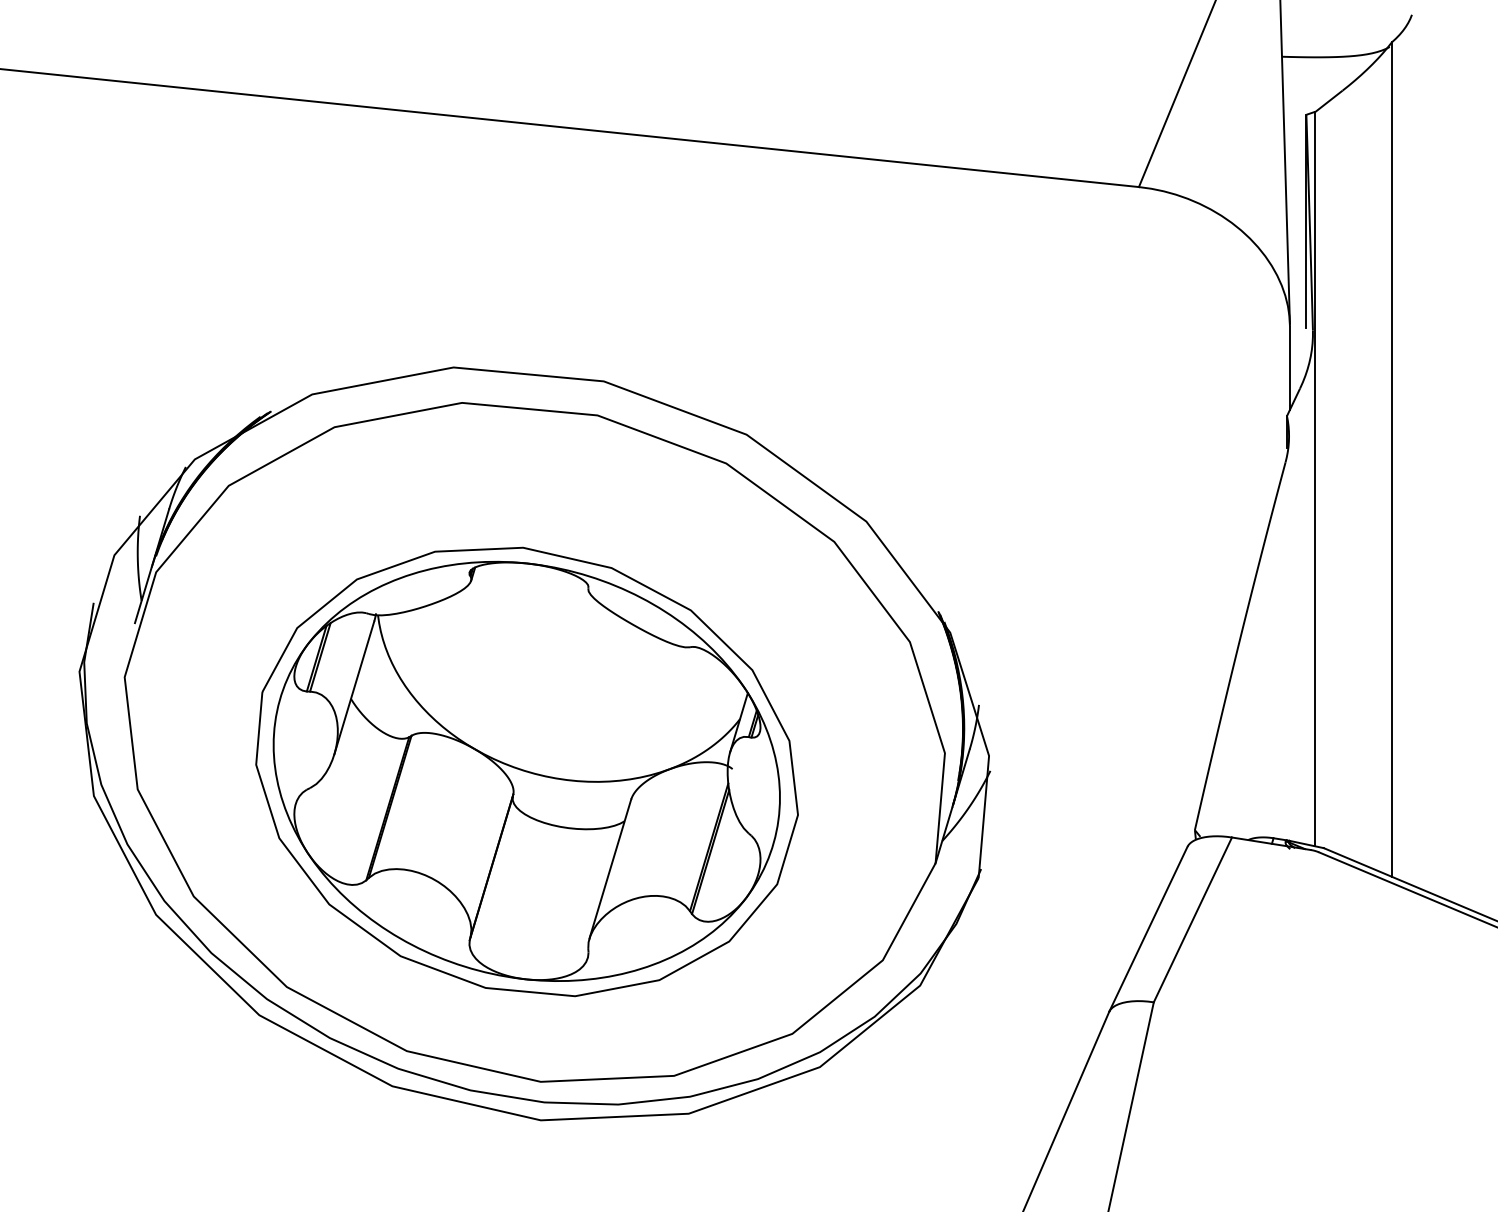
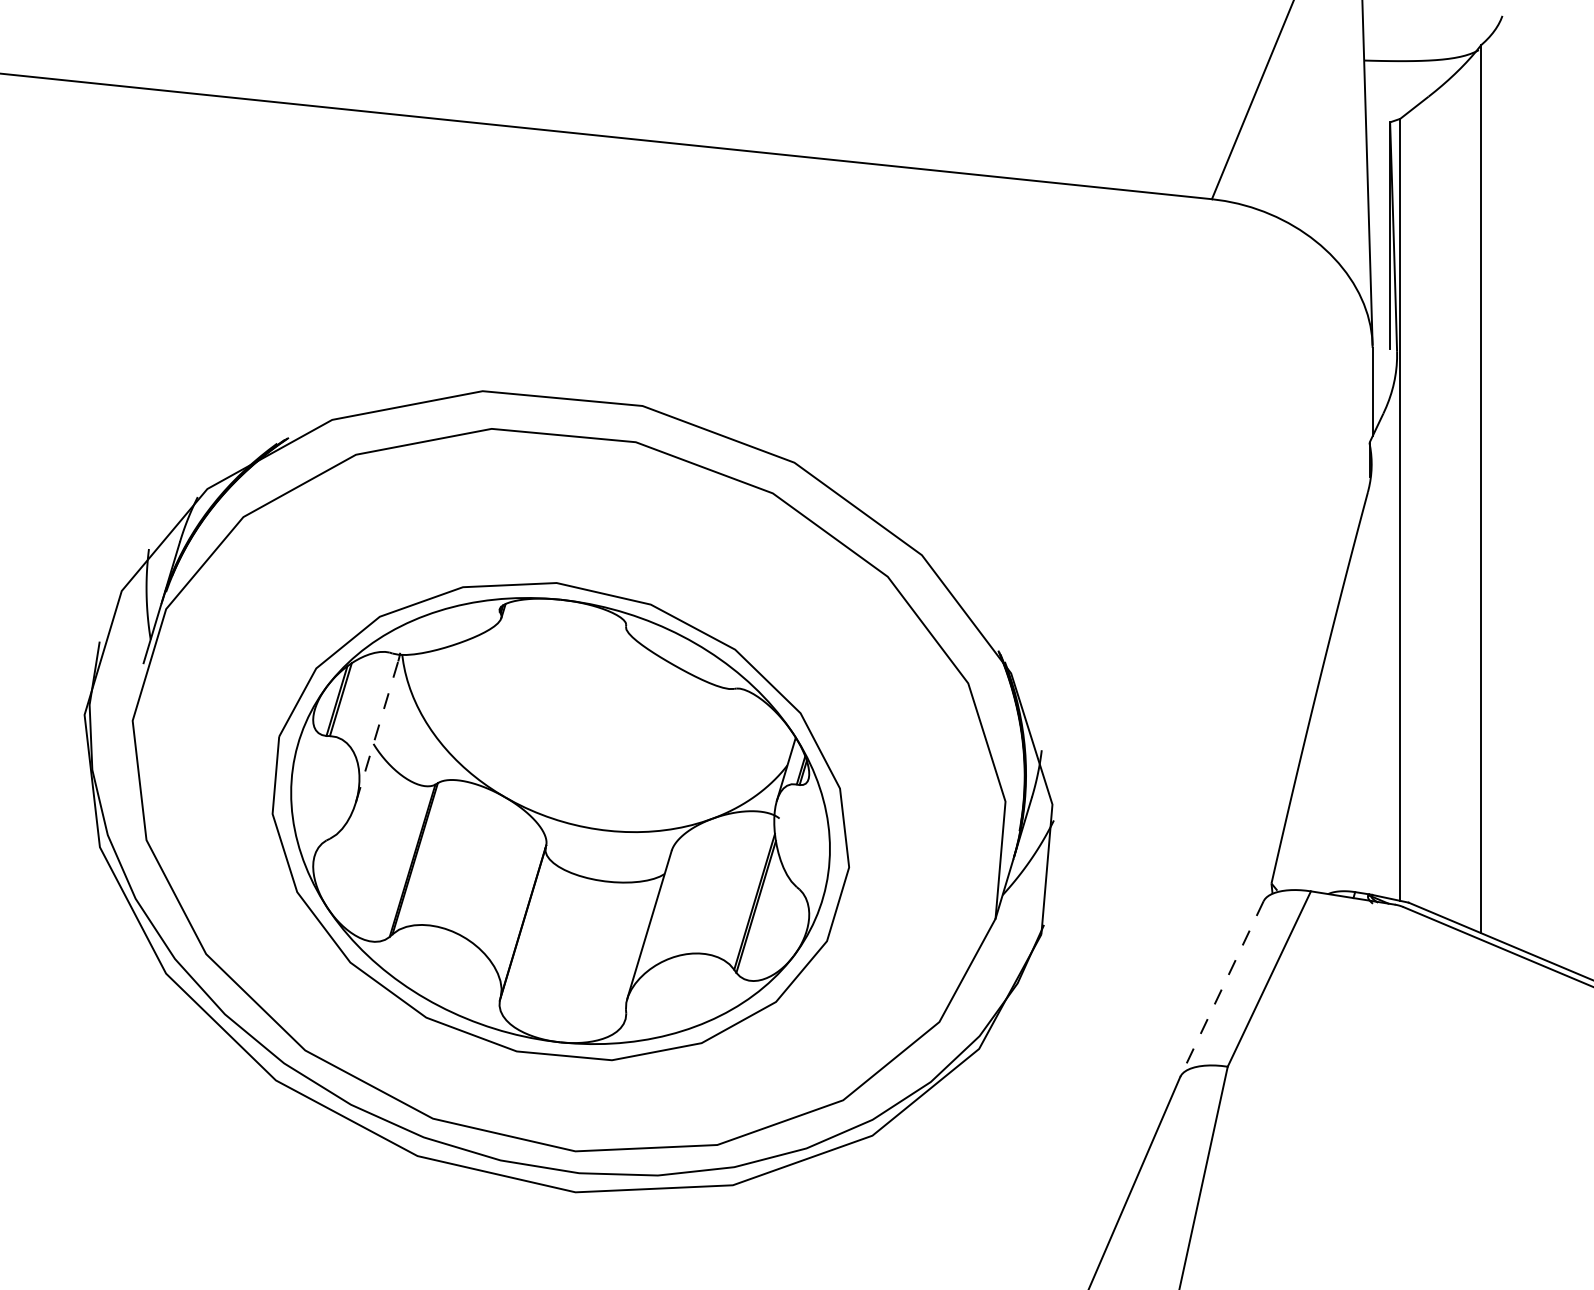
line: (354, 687) -> (377, 731), solid -> dashed
line: (1148, 929) -> (1222, 989), solid -> dashed

